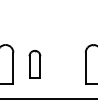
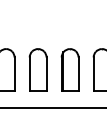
part: (34, 64) -> (37, 70), size x1.43
part: (63, 64) -> (69, 70), added

